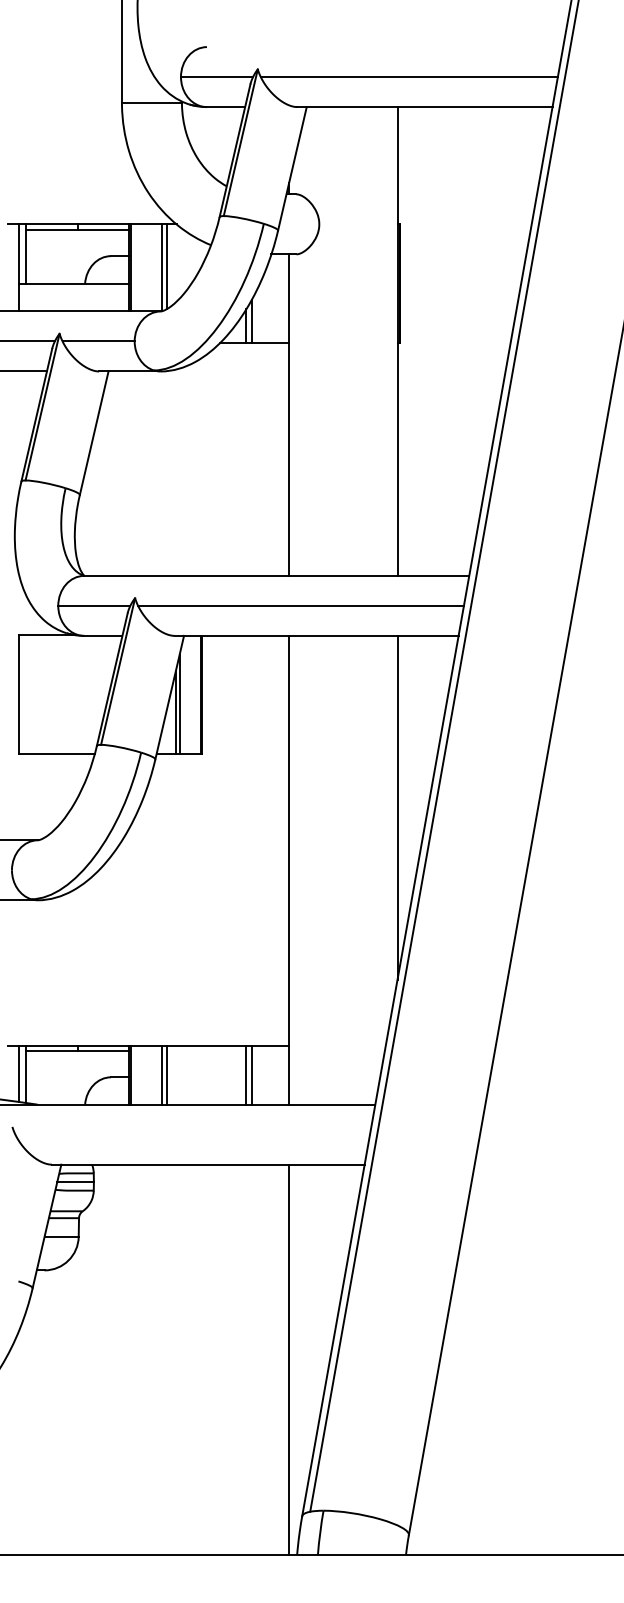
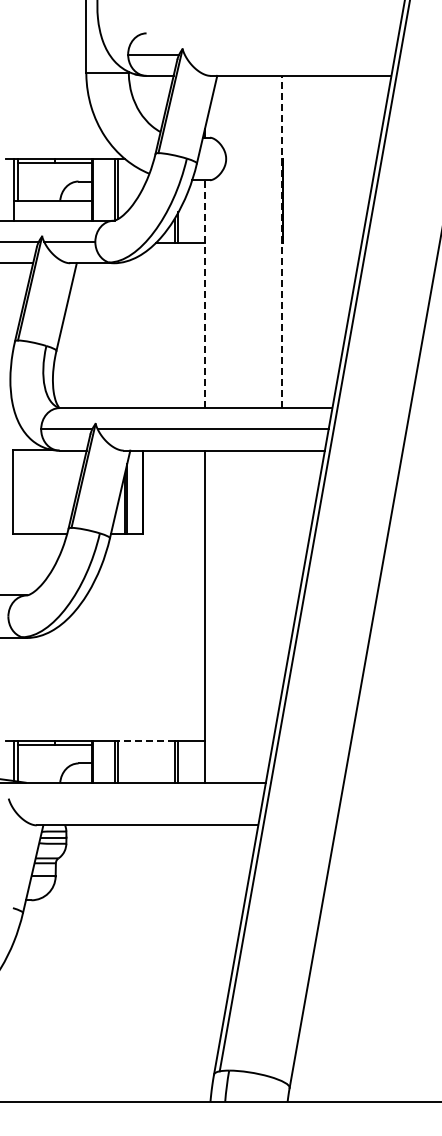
line: (408, 76) -> (289, 54), removed
line: (397, 340) -> (281, 241), solid -> dashed
line: (288, 415) -> (204, 294), solid -> dashed
line: (397, 807) -> (281, 572), removed
line: (205, 1044) -> (145, 740), solid -> dashed
line: (288, 1359) -> (204, 963), removed

